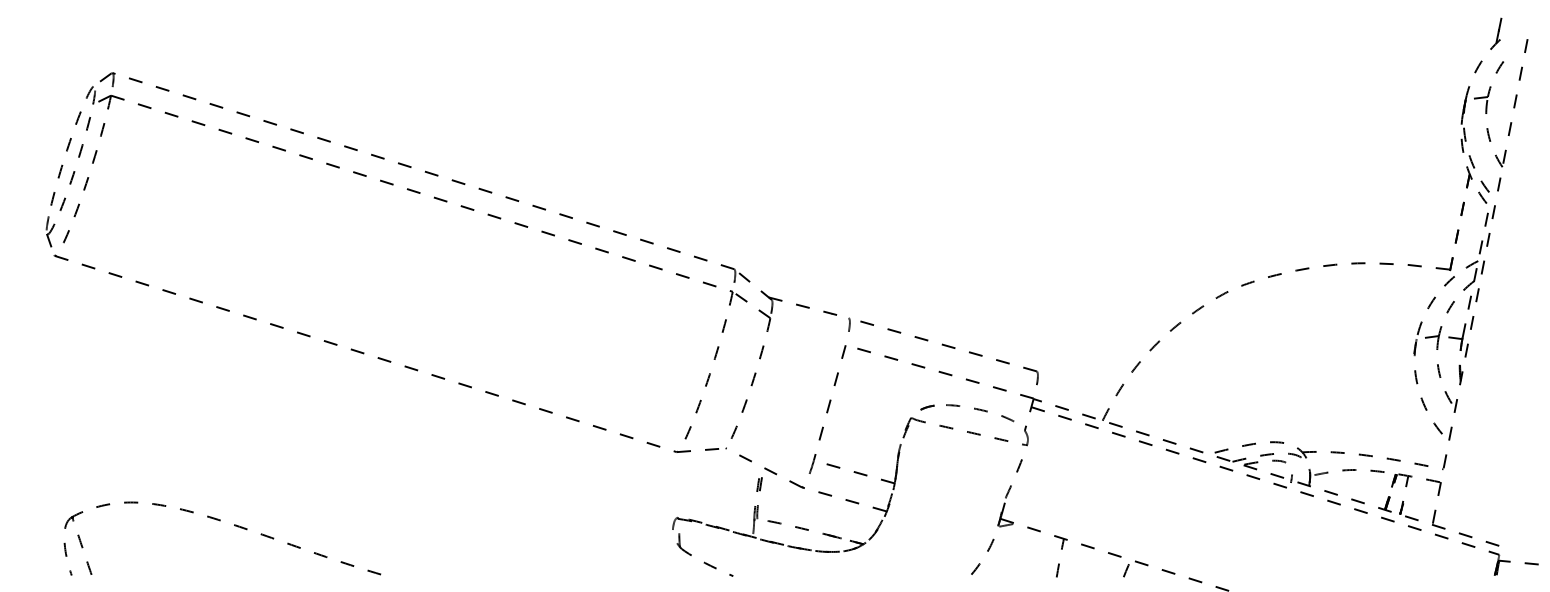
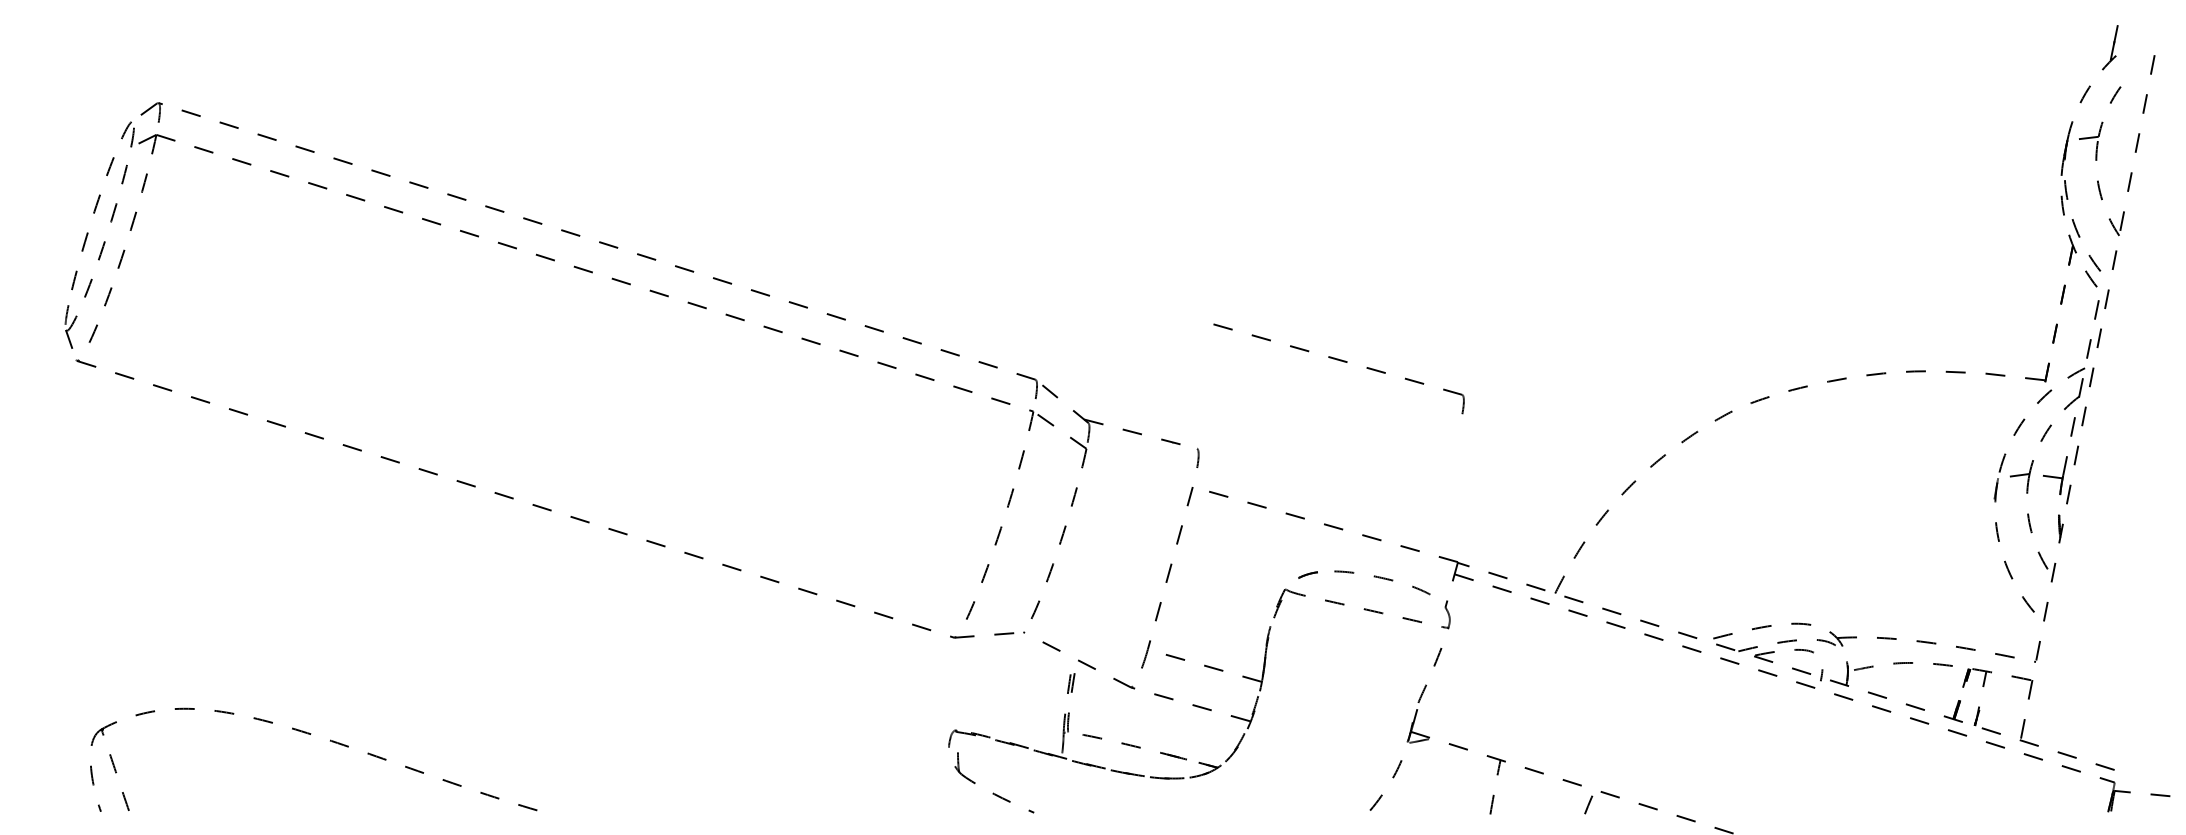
part: (950, 347) -> (1340, 361), moved

